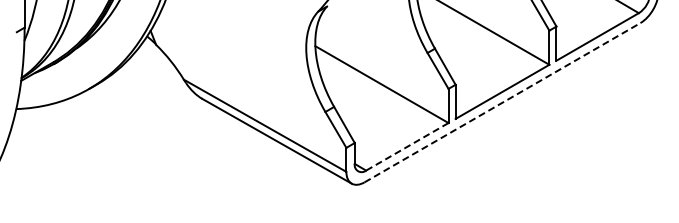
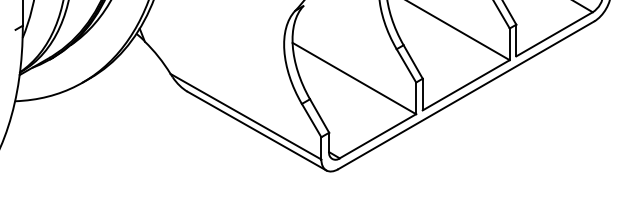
line: (502, 102) -> (466, 95), dashed -> solid
line: (407, 146) -> (378, 135), dashed -> solid

